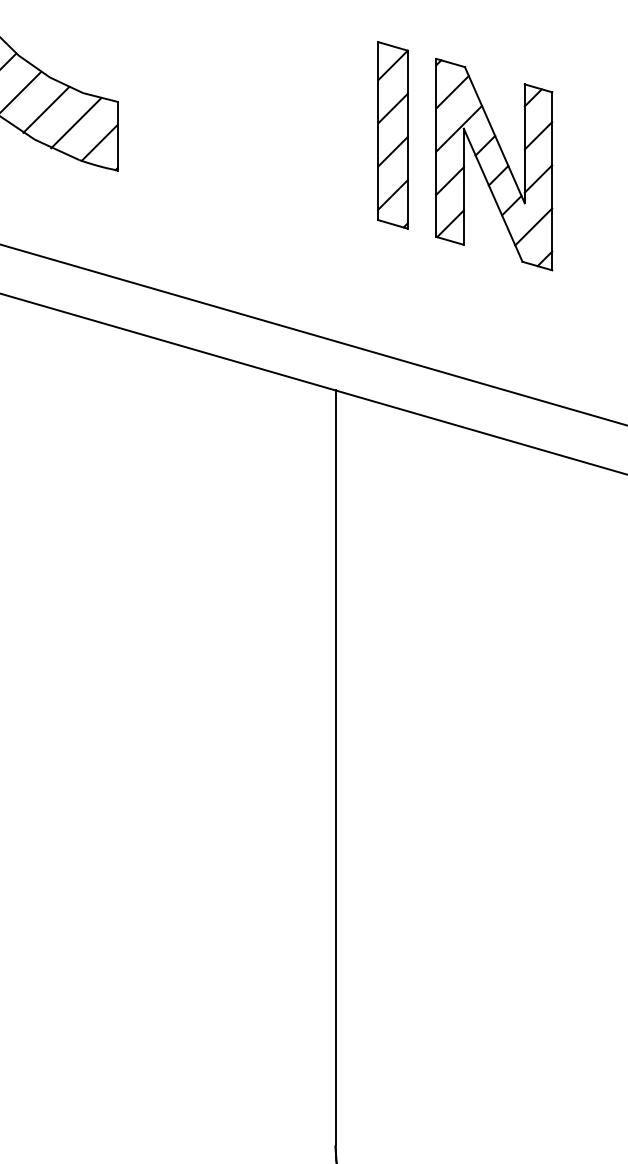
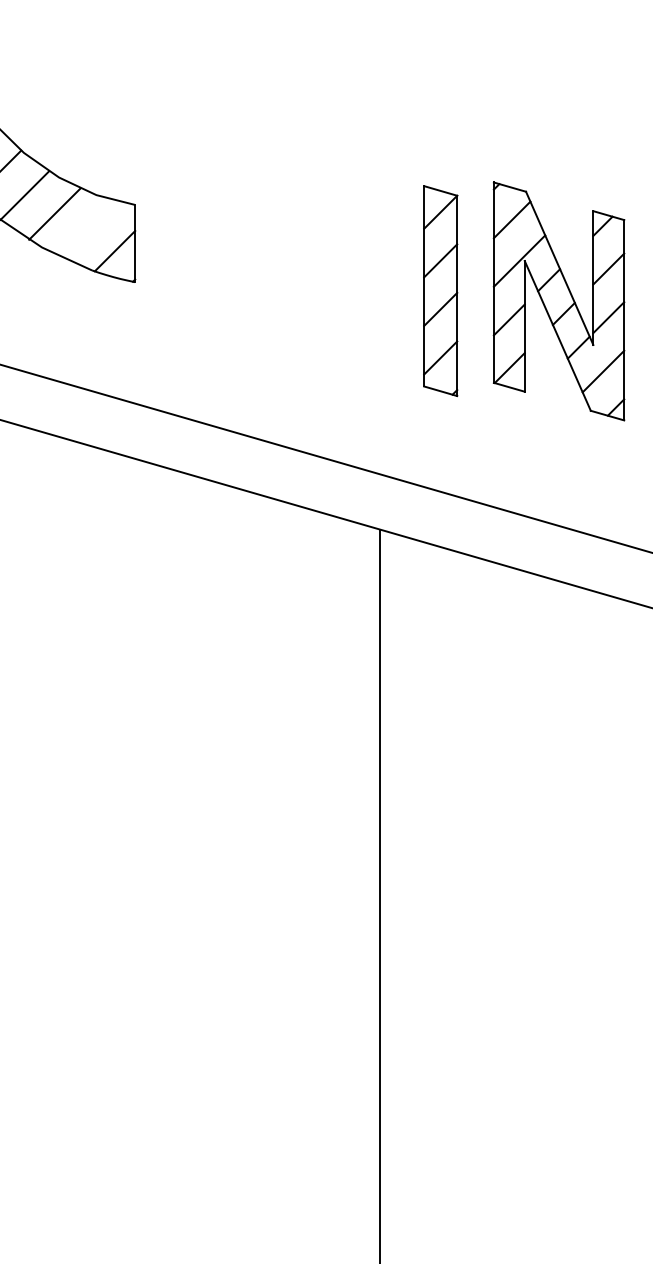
line: (75, 123) -> (87, 229), removed
part: (392, 135) -> (439, 291), moved
part: (494, 164) -> (559, 301), moved

